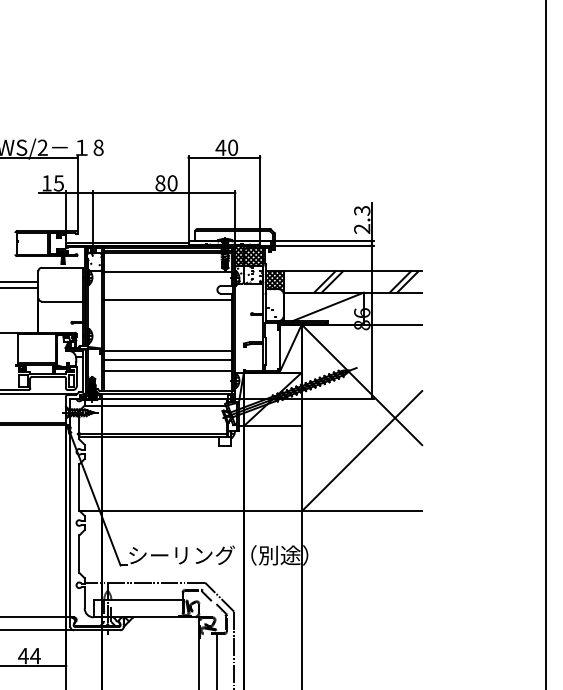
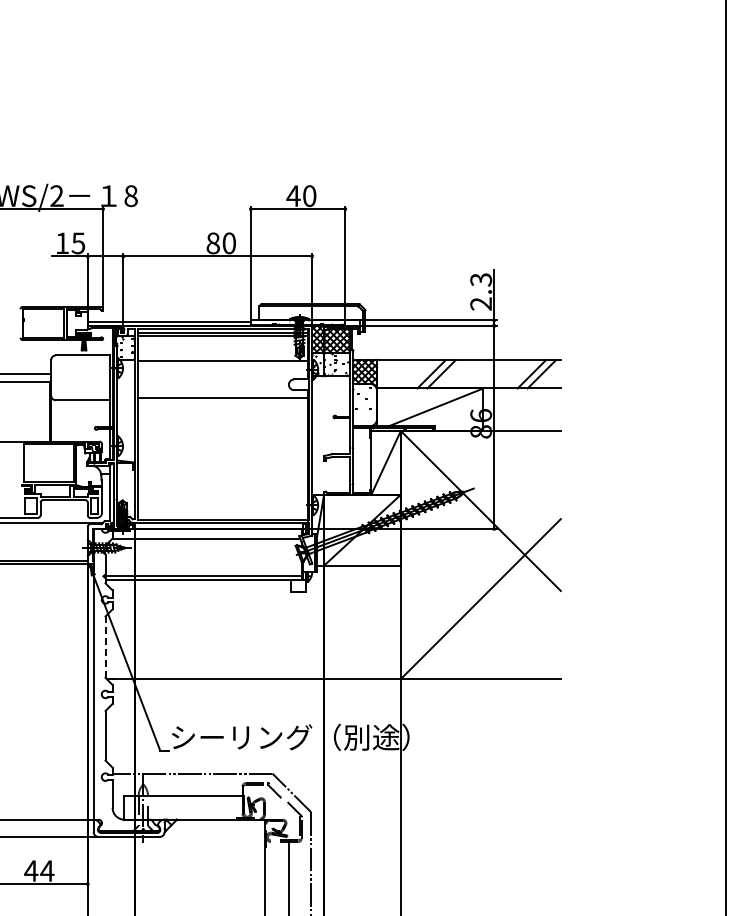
line: (167, 351) -> (222, 466), removed
line: (167, 360) -> (222, 478), removed
line: (167, 370) -> (222, 492), removed
line: (79, 487) -> (105, 647), solid -> dashed

